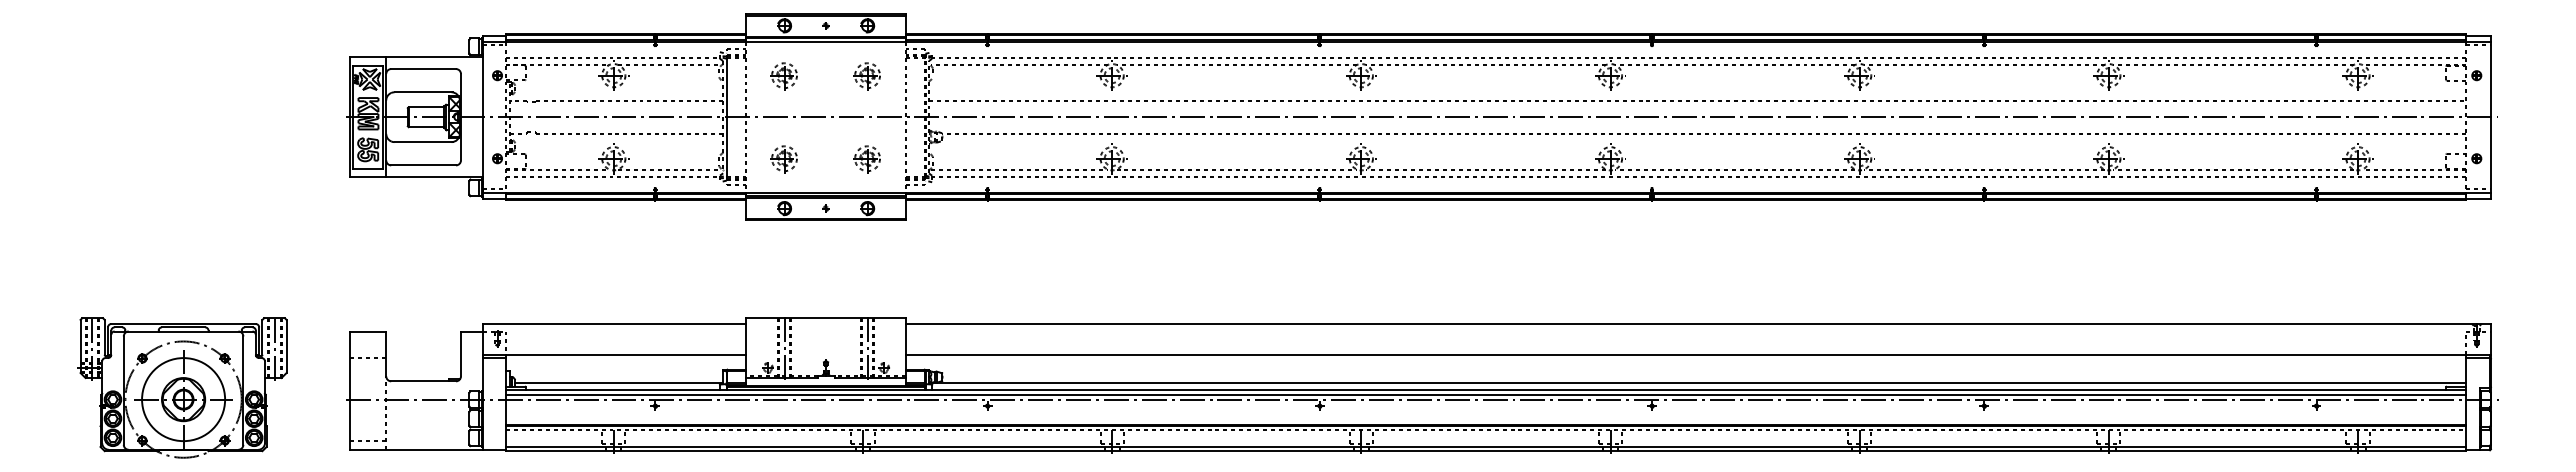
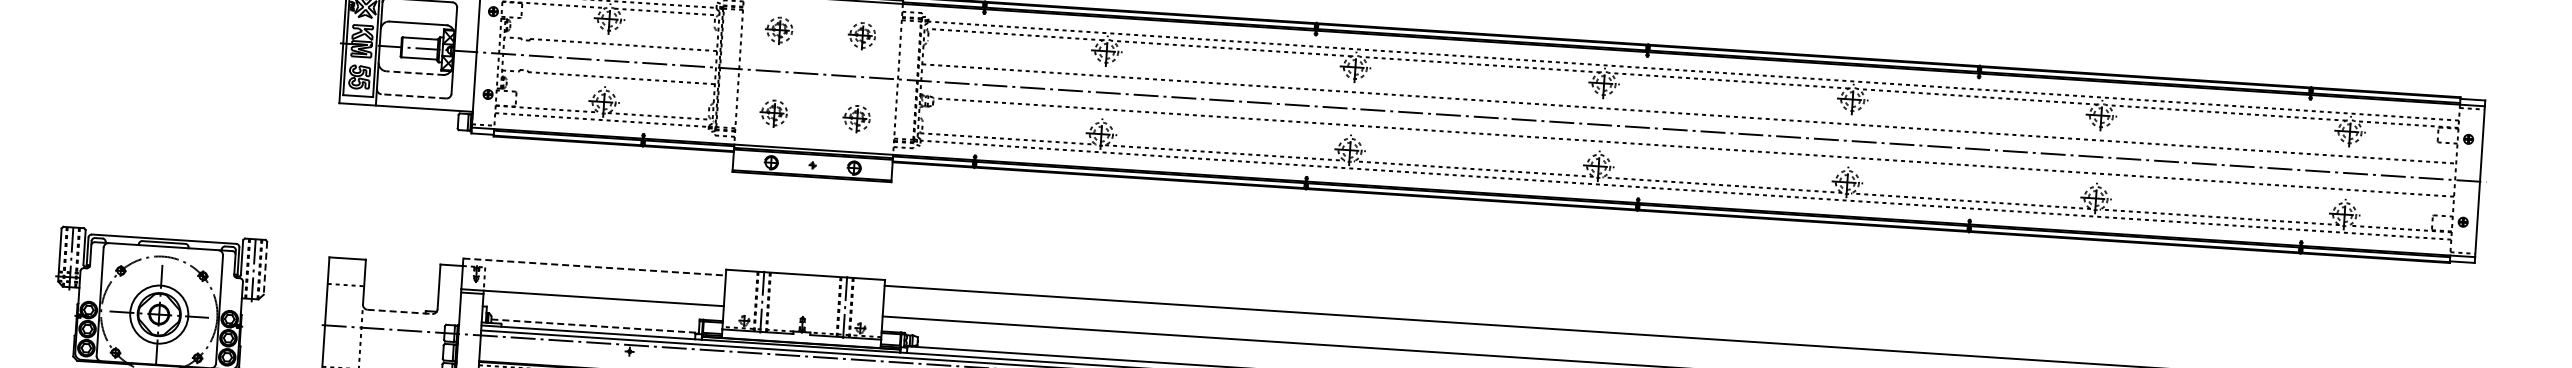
line: (423, 142) -> (415, 73), solid -> dashed
line: (423, 165) -> (413, 96), solid -> dashed
line: (614, 324) -> (594, 267), solid -> dashed
line: (286, 346) -> (265, 268), solid -> dashed
line: (424, 381) -> (400, 312), solid -> dashed
line: (619, 383) -> (595, 326), solid -> dashed
circle: (183, 399) -> (159, 314), size x0.7

